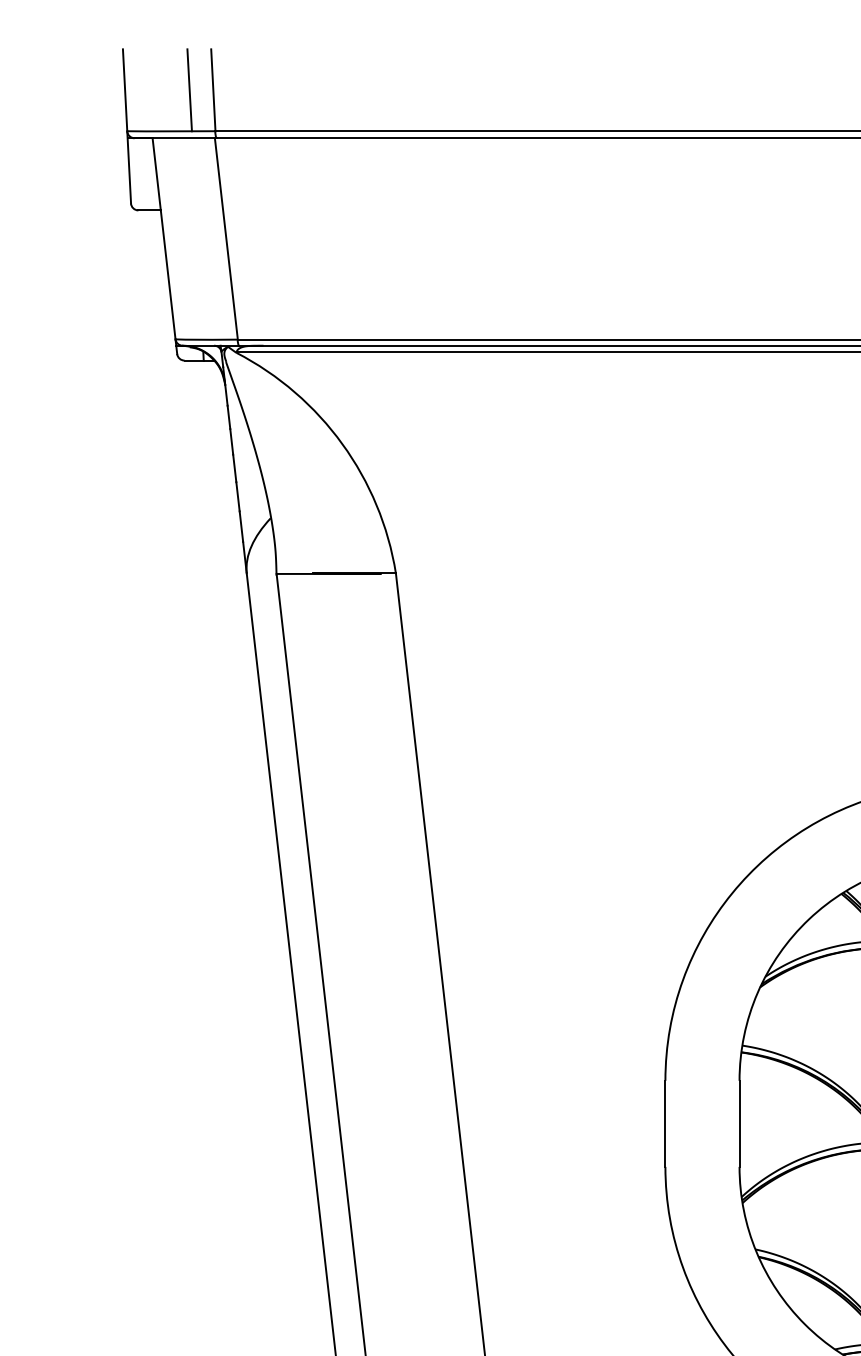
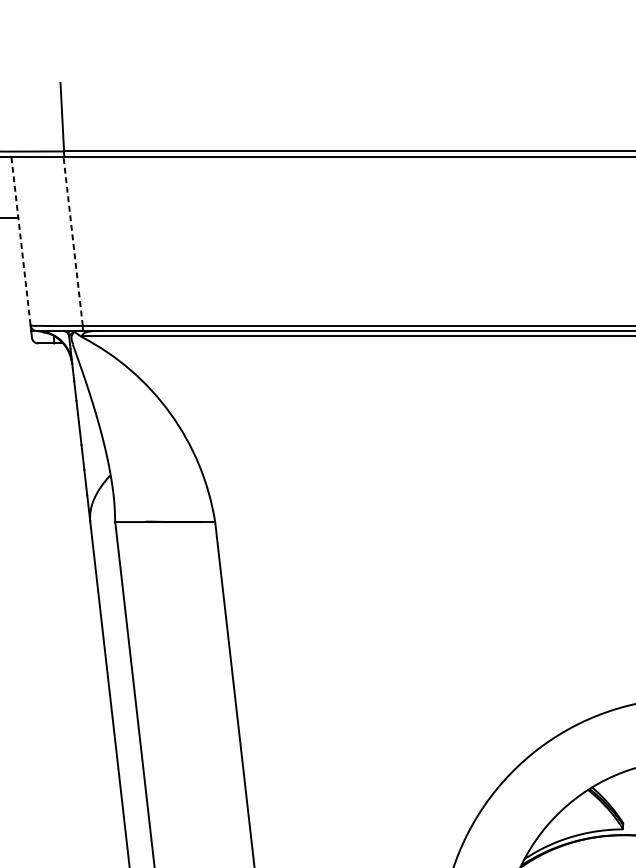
line: (189, 90) -> (42, 117), removed
line: (226, 238) -> (73, 241), solid -> dashed
line: (164, 239) -> (21, 242), solid -> dashed

